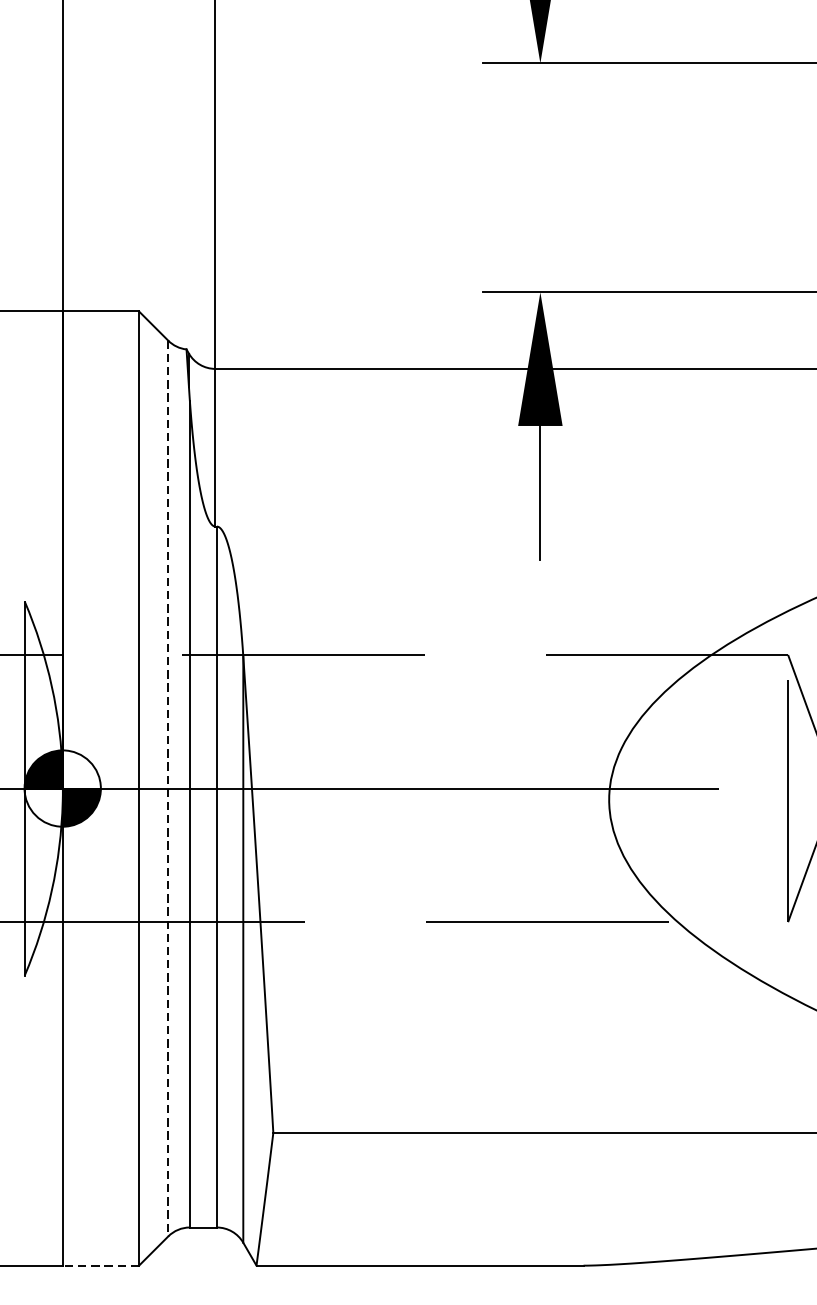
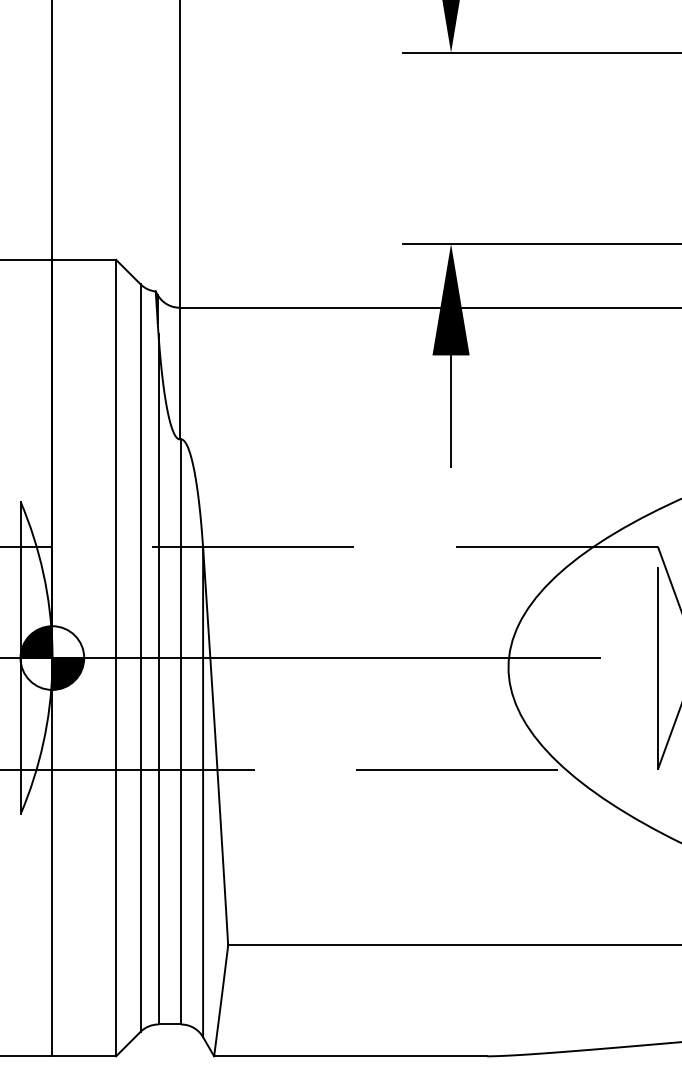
line: (168, 789) -> (140, 658), dashed -> solid
line: (101, 1265) -> (84, 1056), dashed -> solid

